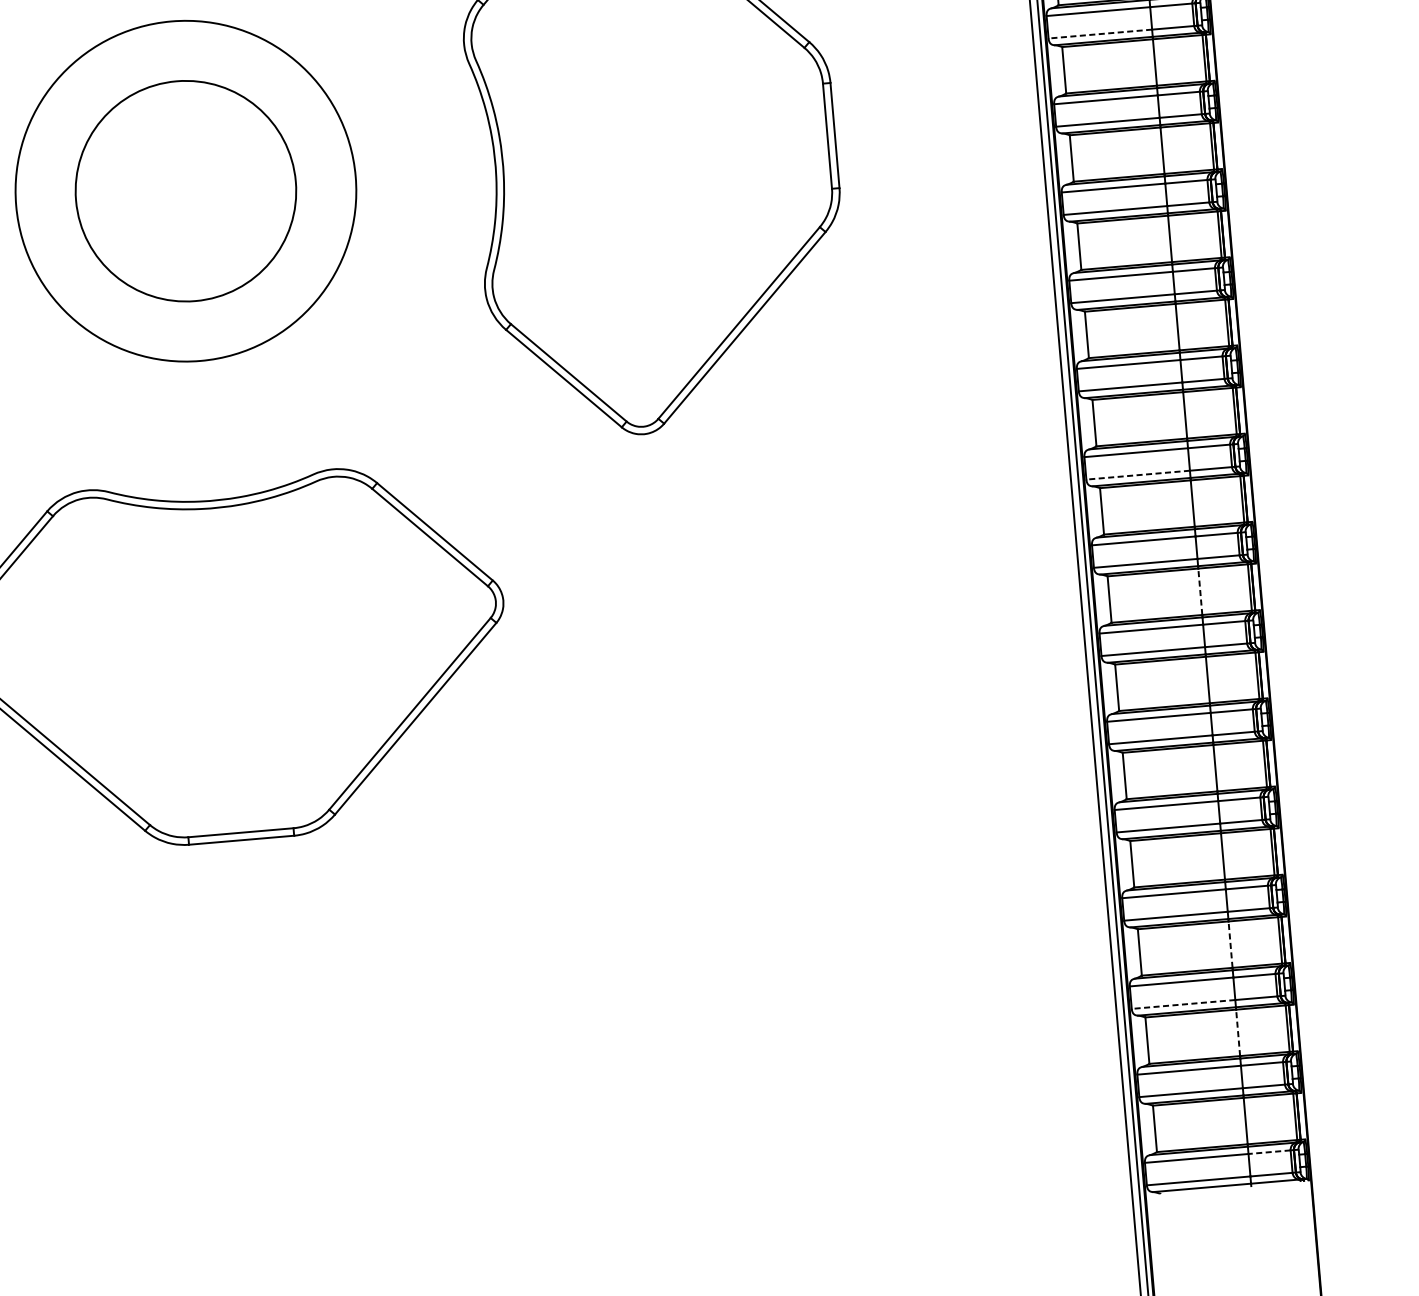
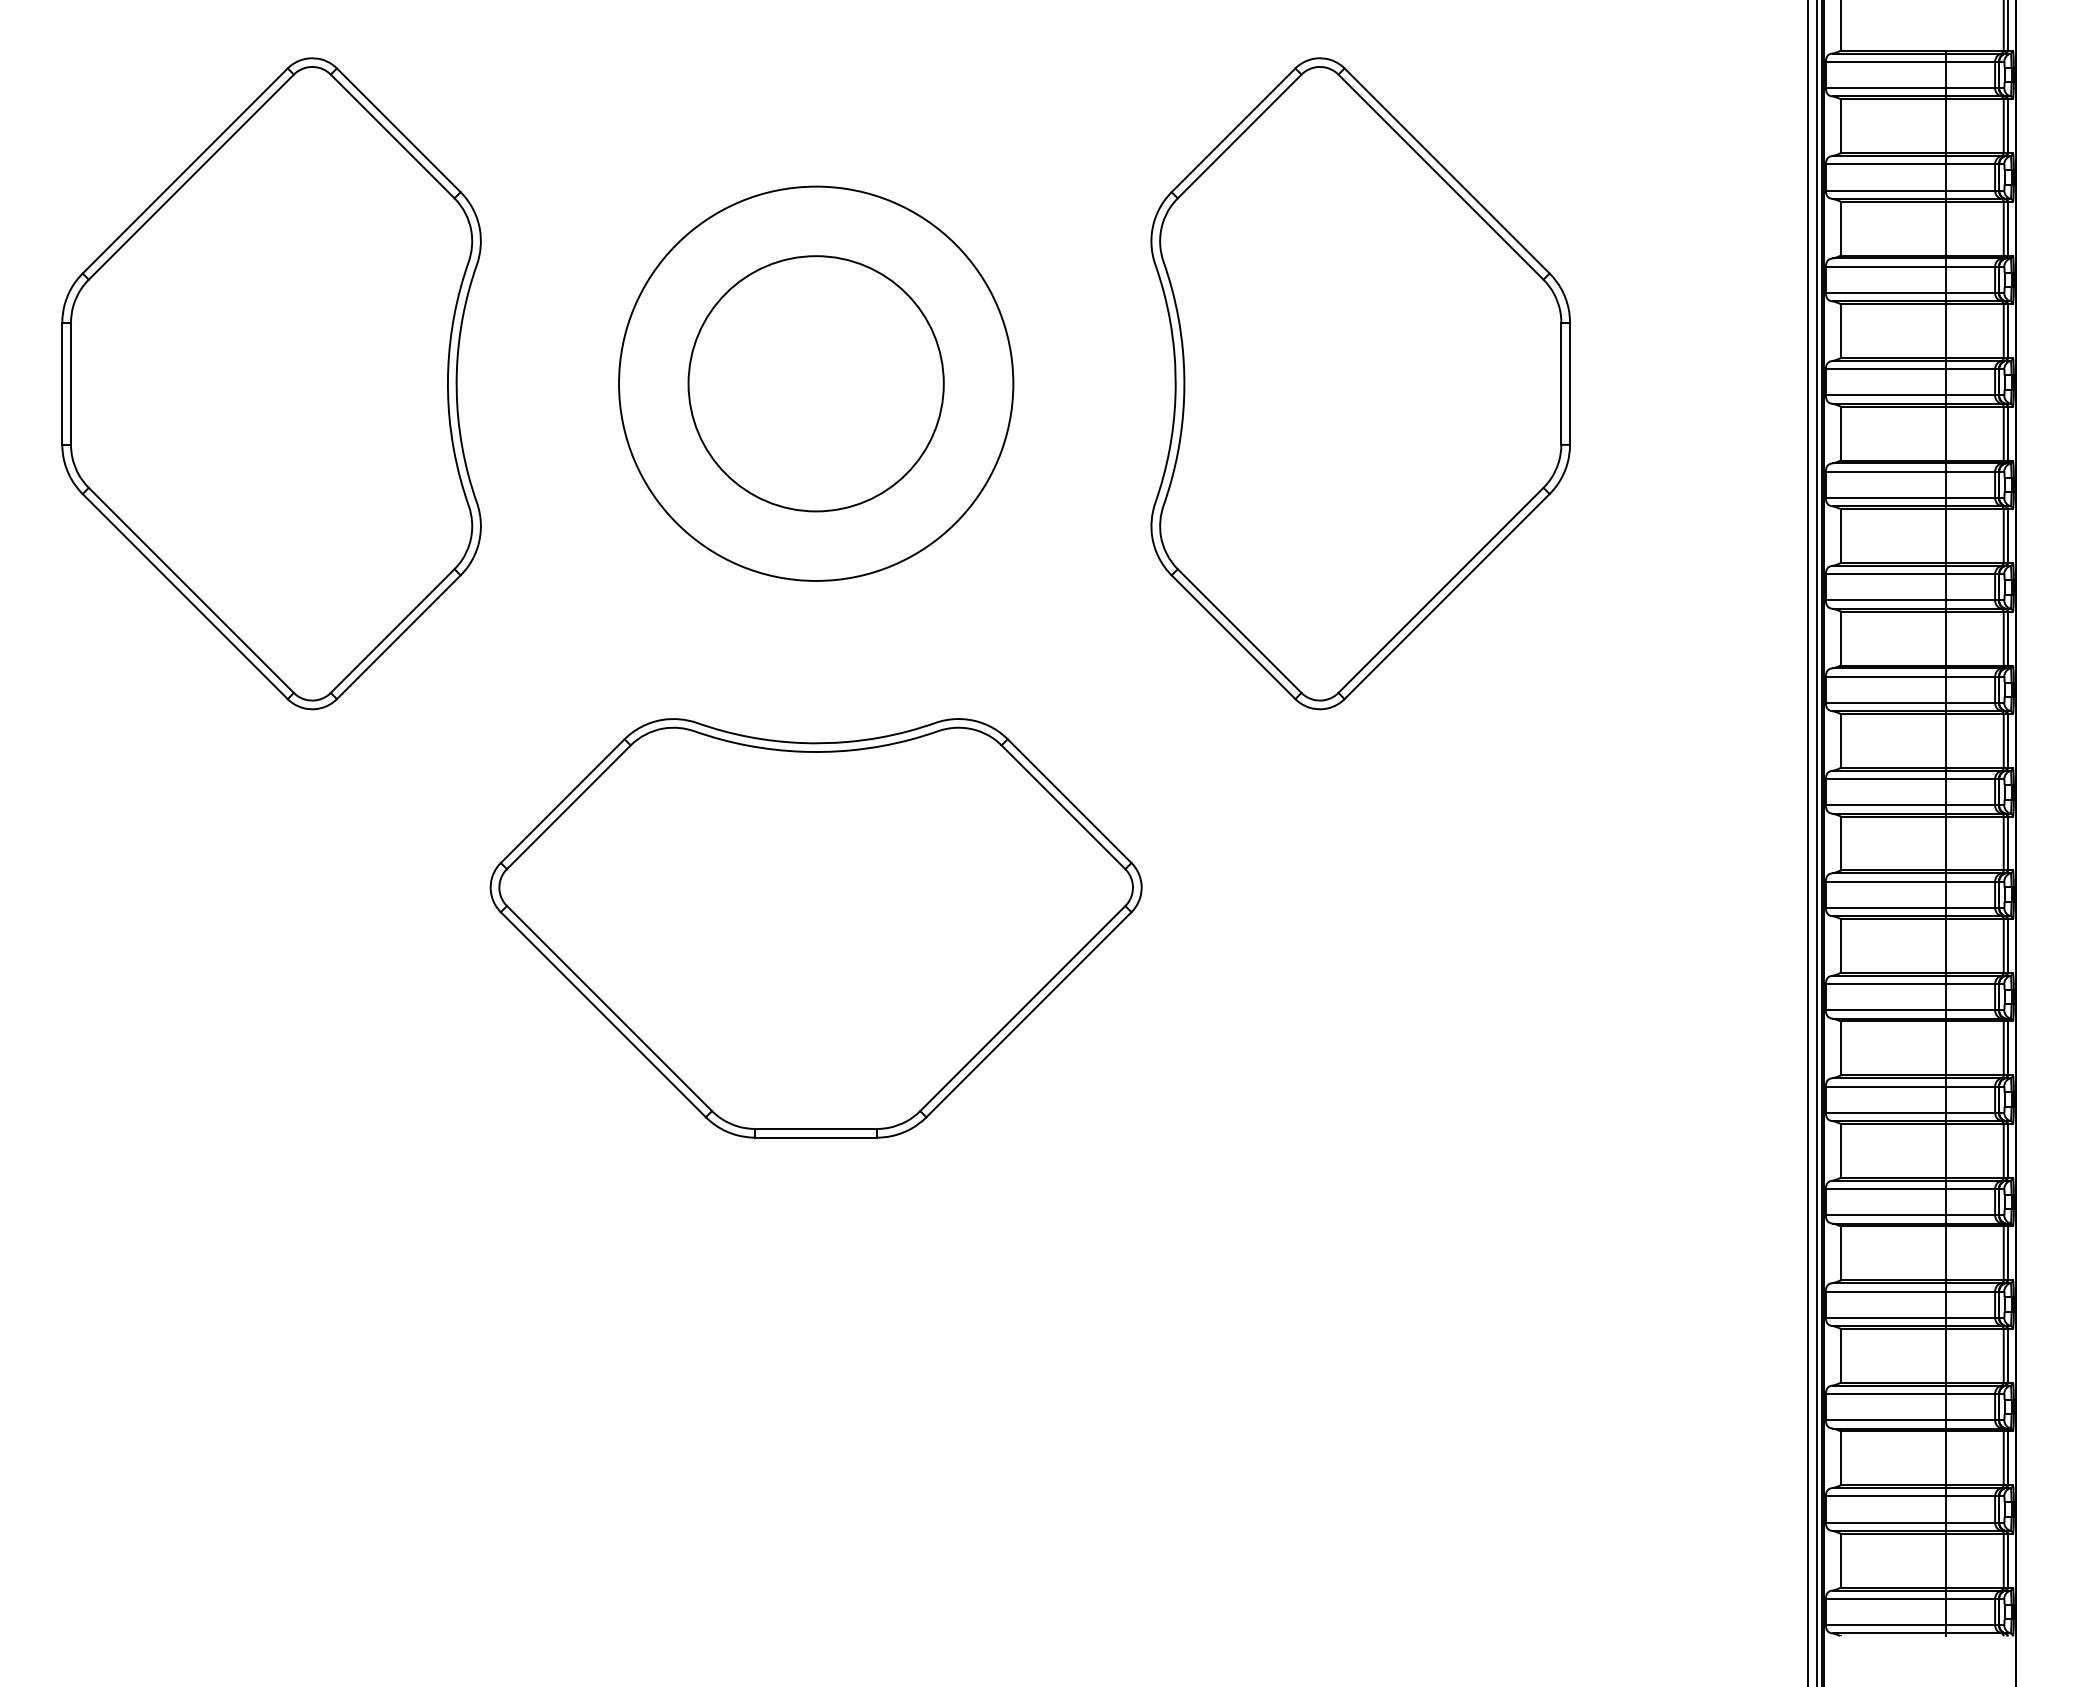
line: (1099, 33) -> (1885, 292), dashed -> solid
line: (1137, 475) -> (1885, 805), dashed -> solid
line: (1200, 591) -> (1946, 945), dashed -> solid
line: (1230, 944) -> (1946, 1355), dashed -> solid
line: (1183, 1004) -> (1885, 1420), dashed -> solid
line: (1238, 1033) -> (1946, 1458), dashed -> solid
line: (1269, 1151) -> (1970, 1598), dashed -> solid

